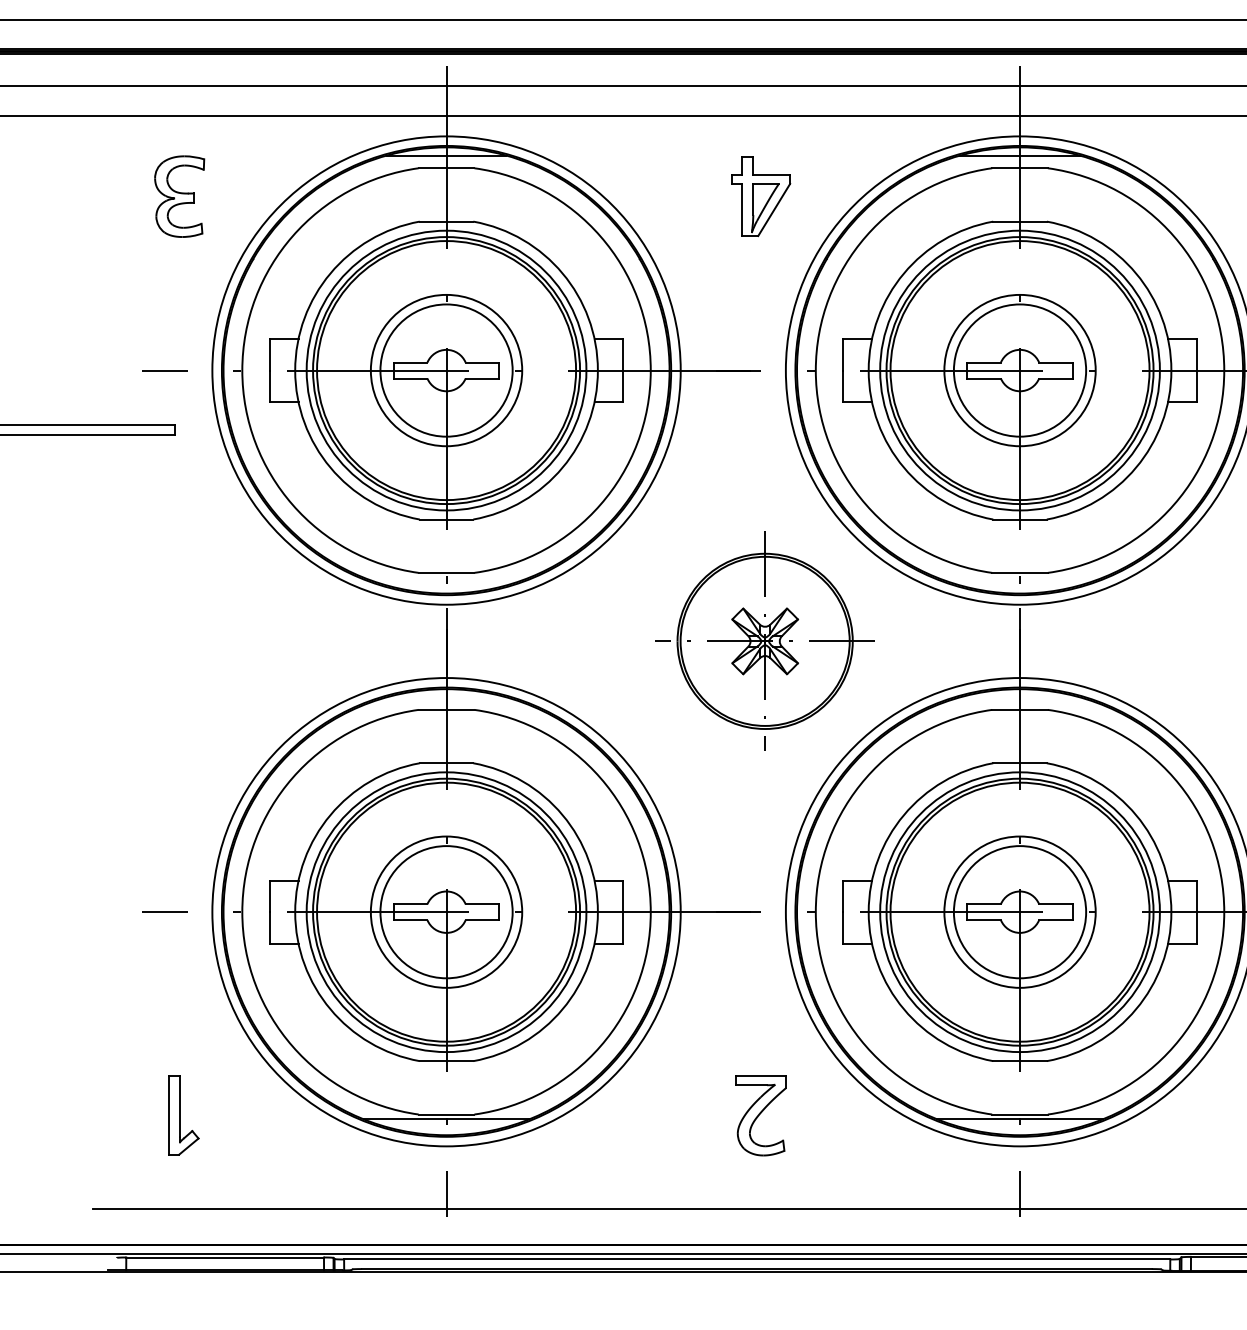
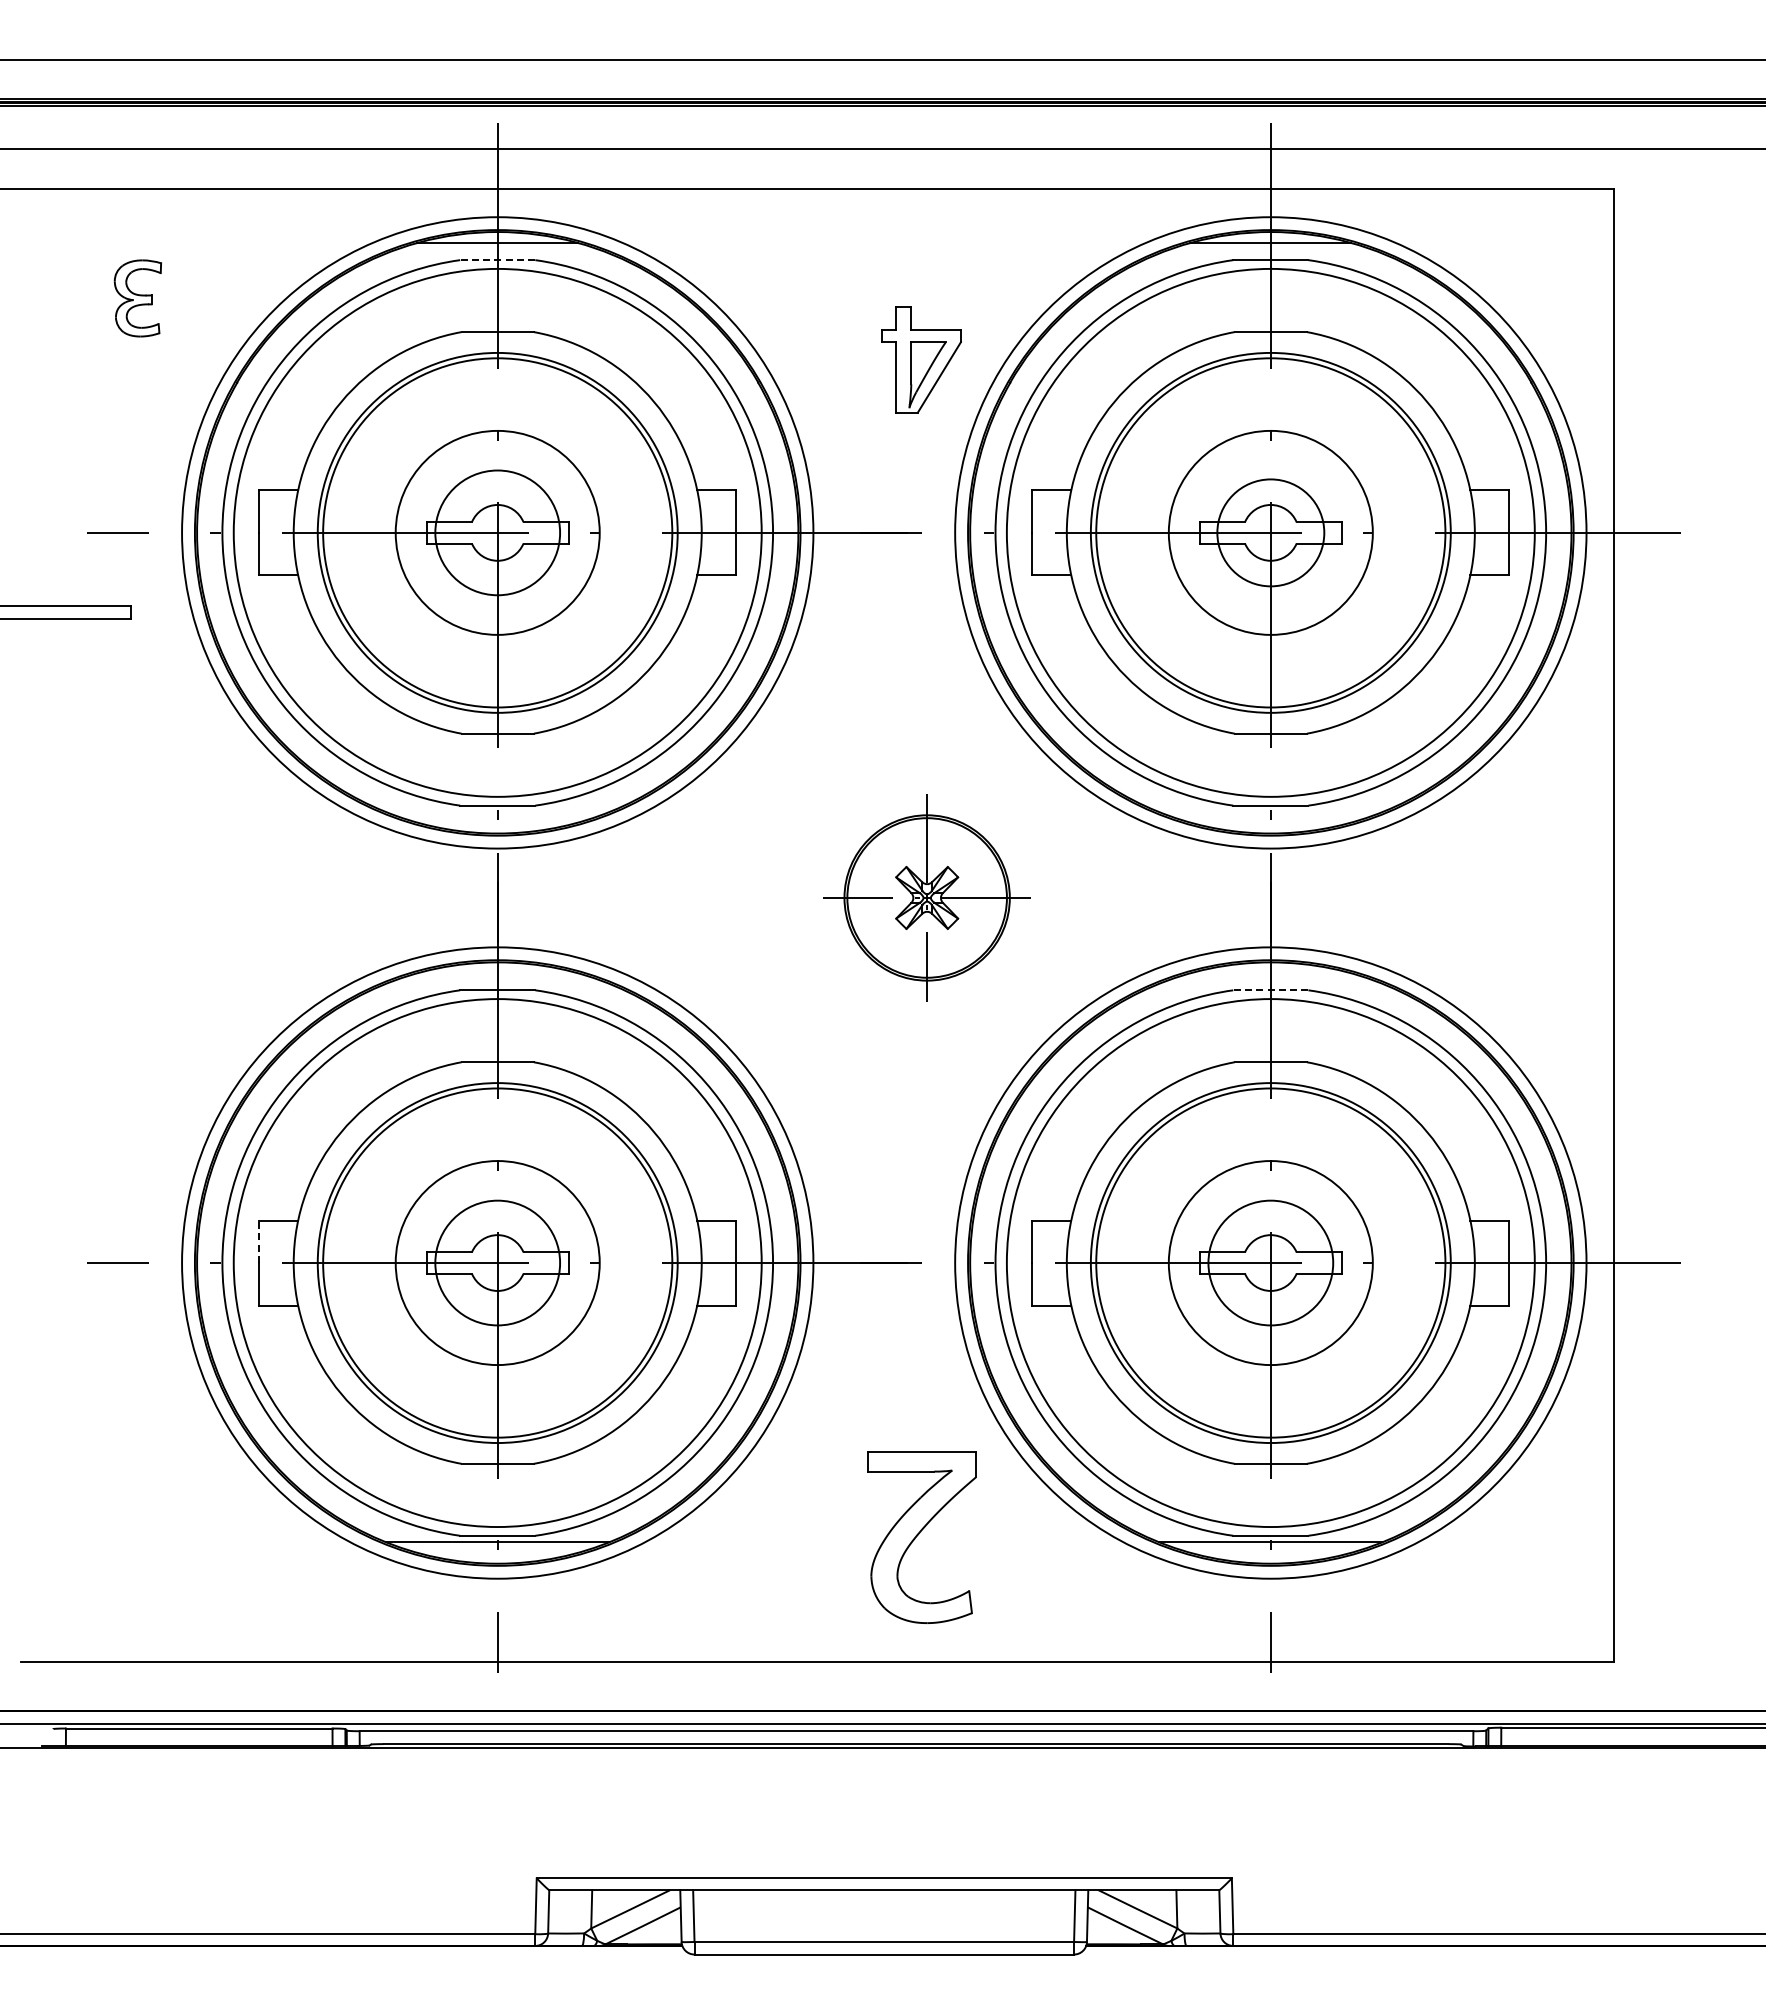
line: (446, 168) -> (497, 260), solid -> dashed
part: (179, 196) -> (137, 298), size x0.7
part: (760, 196) -> (921, 359), moved
circle: (446, 370) -> (497, 532), size x0.7
circle: (446, 370) -> (497, 532), size x1.4
circle: (1019, 370) -> (1270, 532), size x0.6
circle: (1019, 370) -> (1270, 532), size x1.4
part: (764, 641) -> (926, 897), size x0.7
line: (1019, 710) -> (1270, 990), solid -> dashed
line: (269, 896) -> (259, 1241), solid -> dashed
circle: (446, 911) -> (497, 1262), size x0.7
circle: (446, 911) -> (497, 1262), size x1.4
circle: (1019, 911) -> (1270, 1262), size x0.7
circle: (1019, 911) -> (1270, 1262), size x1.4
part: (183, 1115) -> (143, 1536), removed
part: (760, 1115) -> (921, 1537), size x1.6

